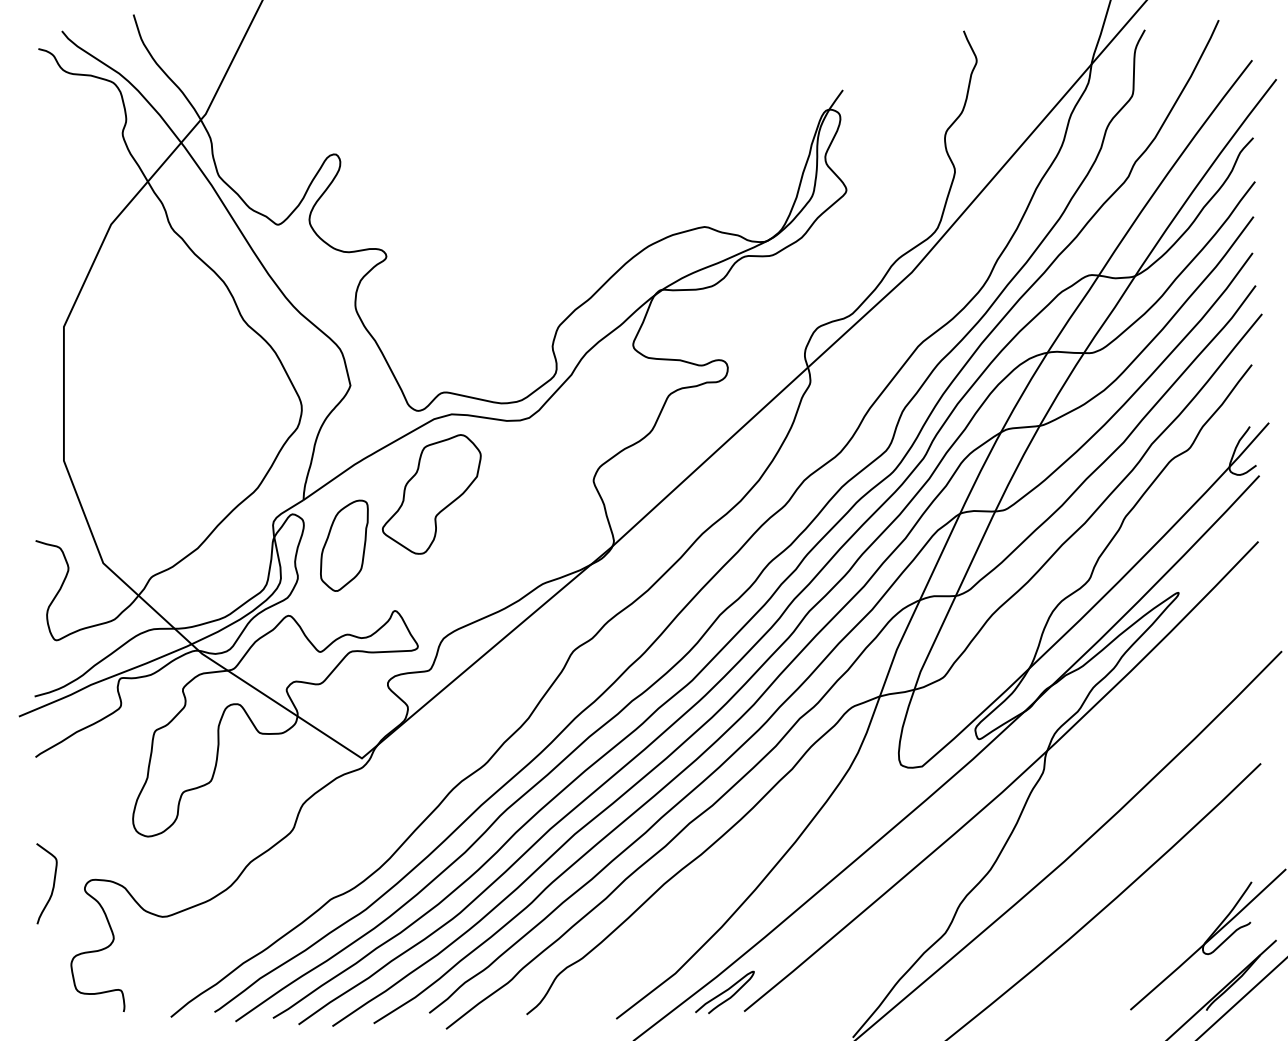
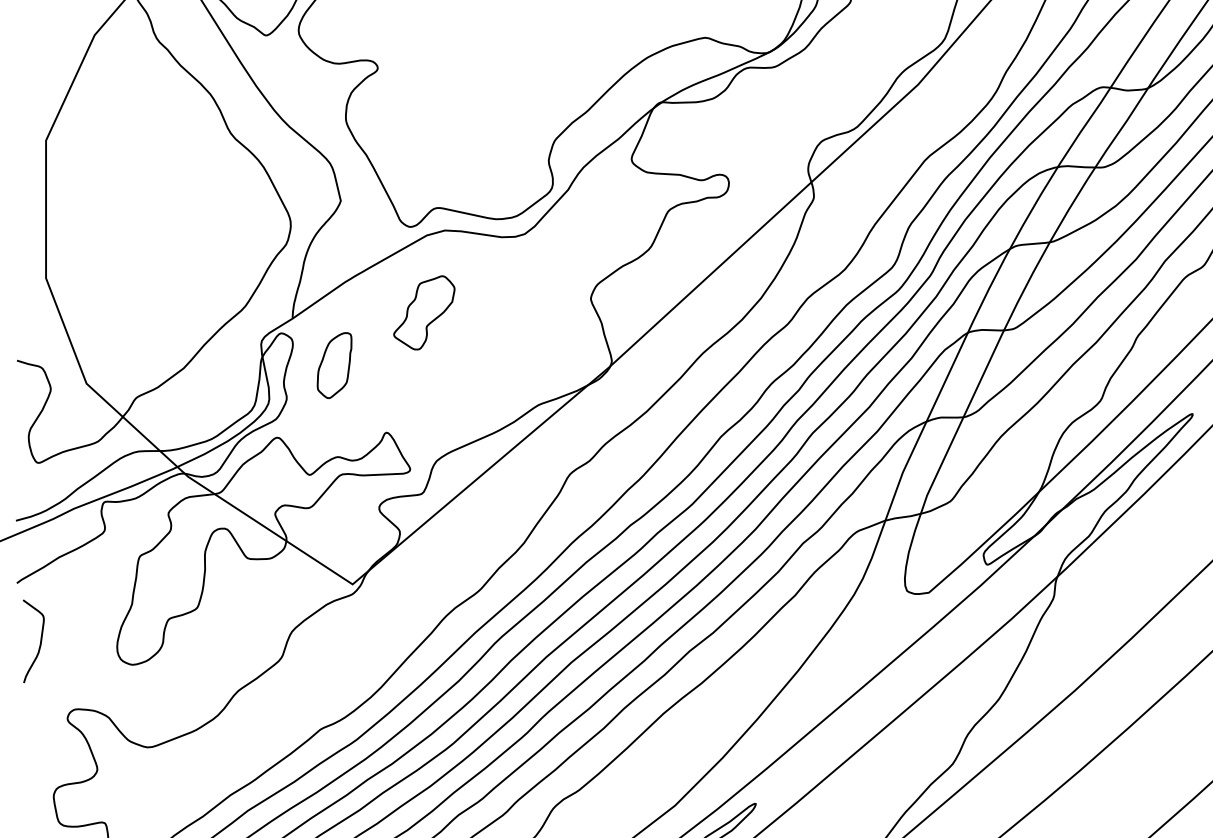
part: (431, 494) -> (424, 312), size x0.6
part: (344, 545) -> (334, 365), size x0.7
curve: (52, 886) -> (39, 644), moved

